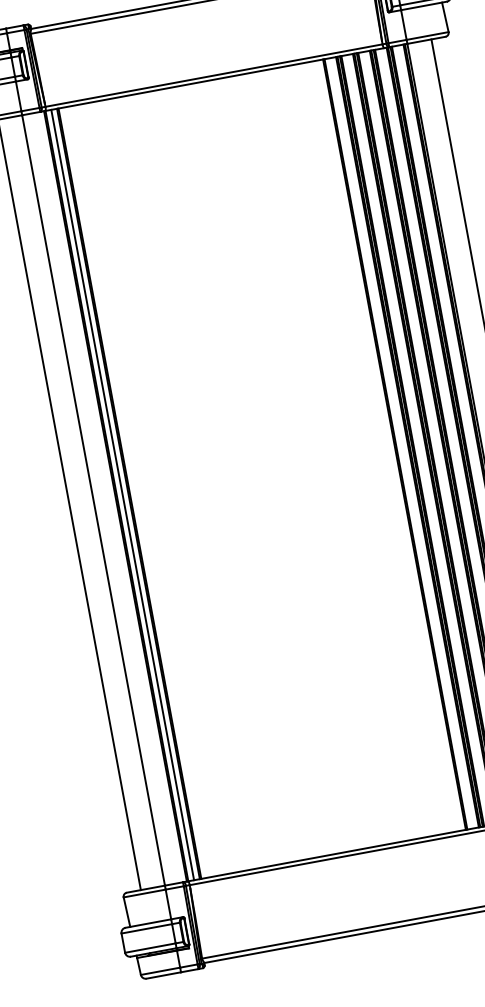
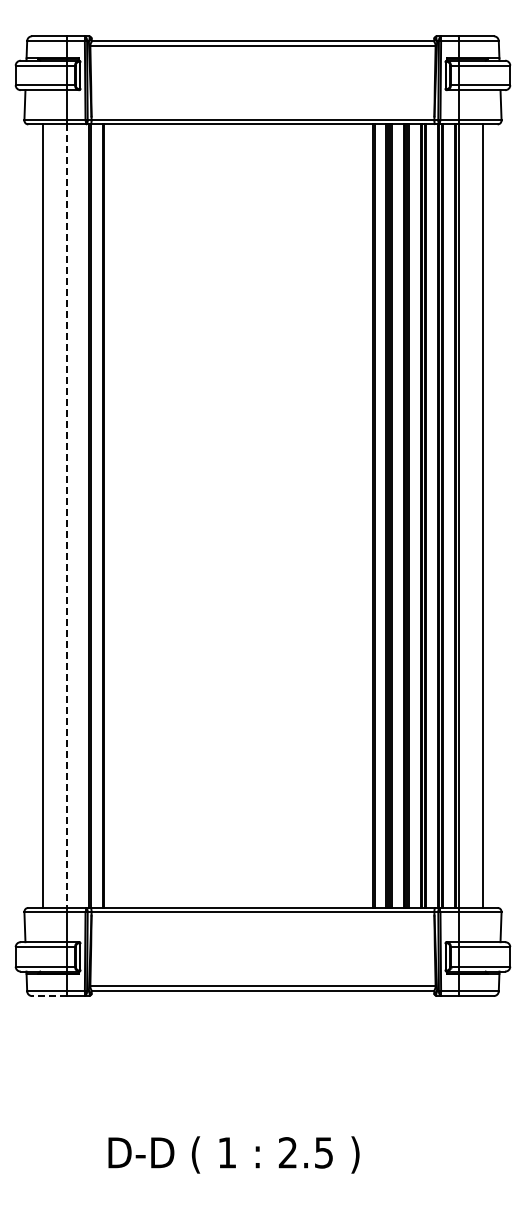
line: (122, 494) -> (96, 515), removed
line: (94, 500) -> (67, 516), solid -> dashed
line: (163, 975) -> (49, 996), solid -> dashed

